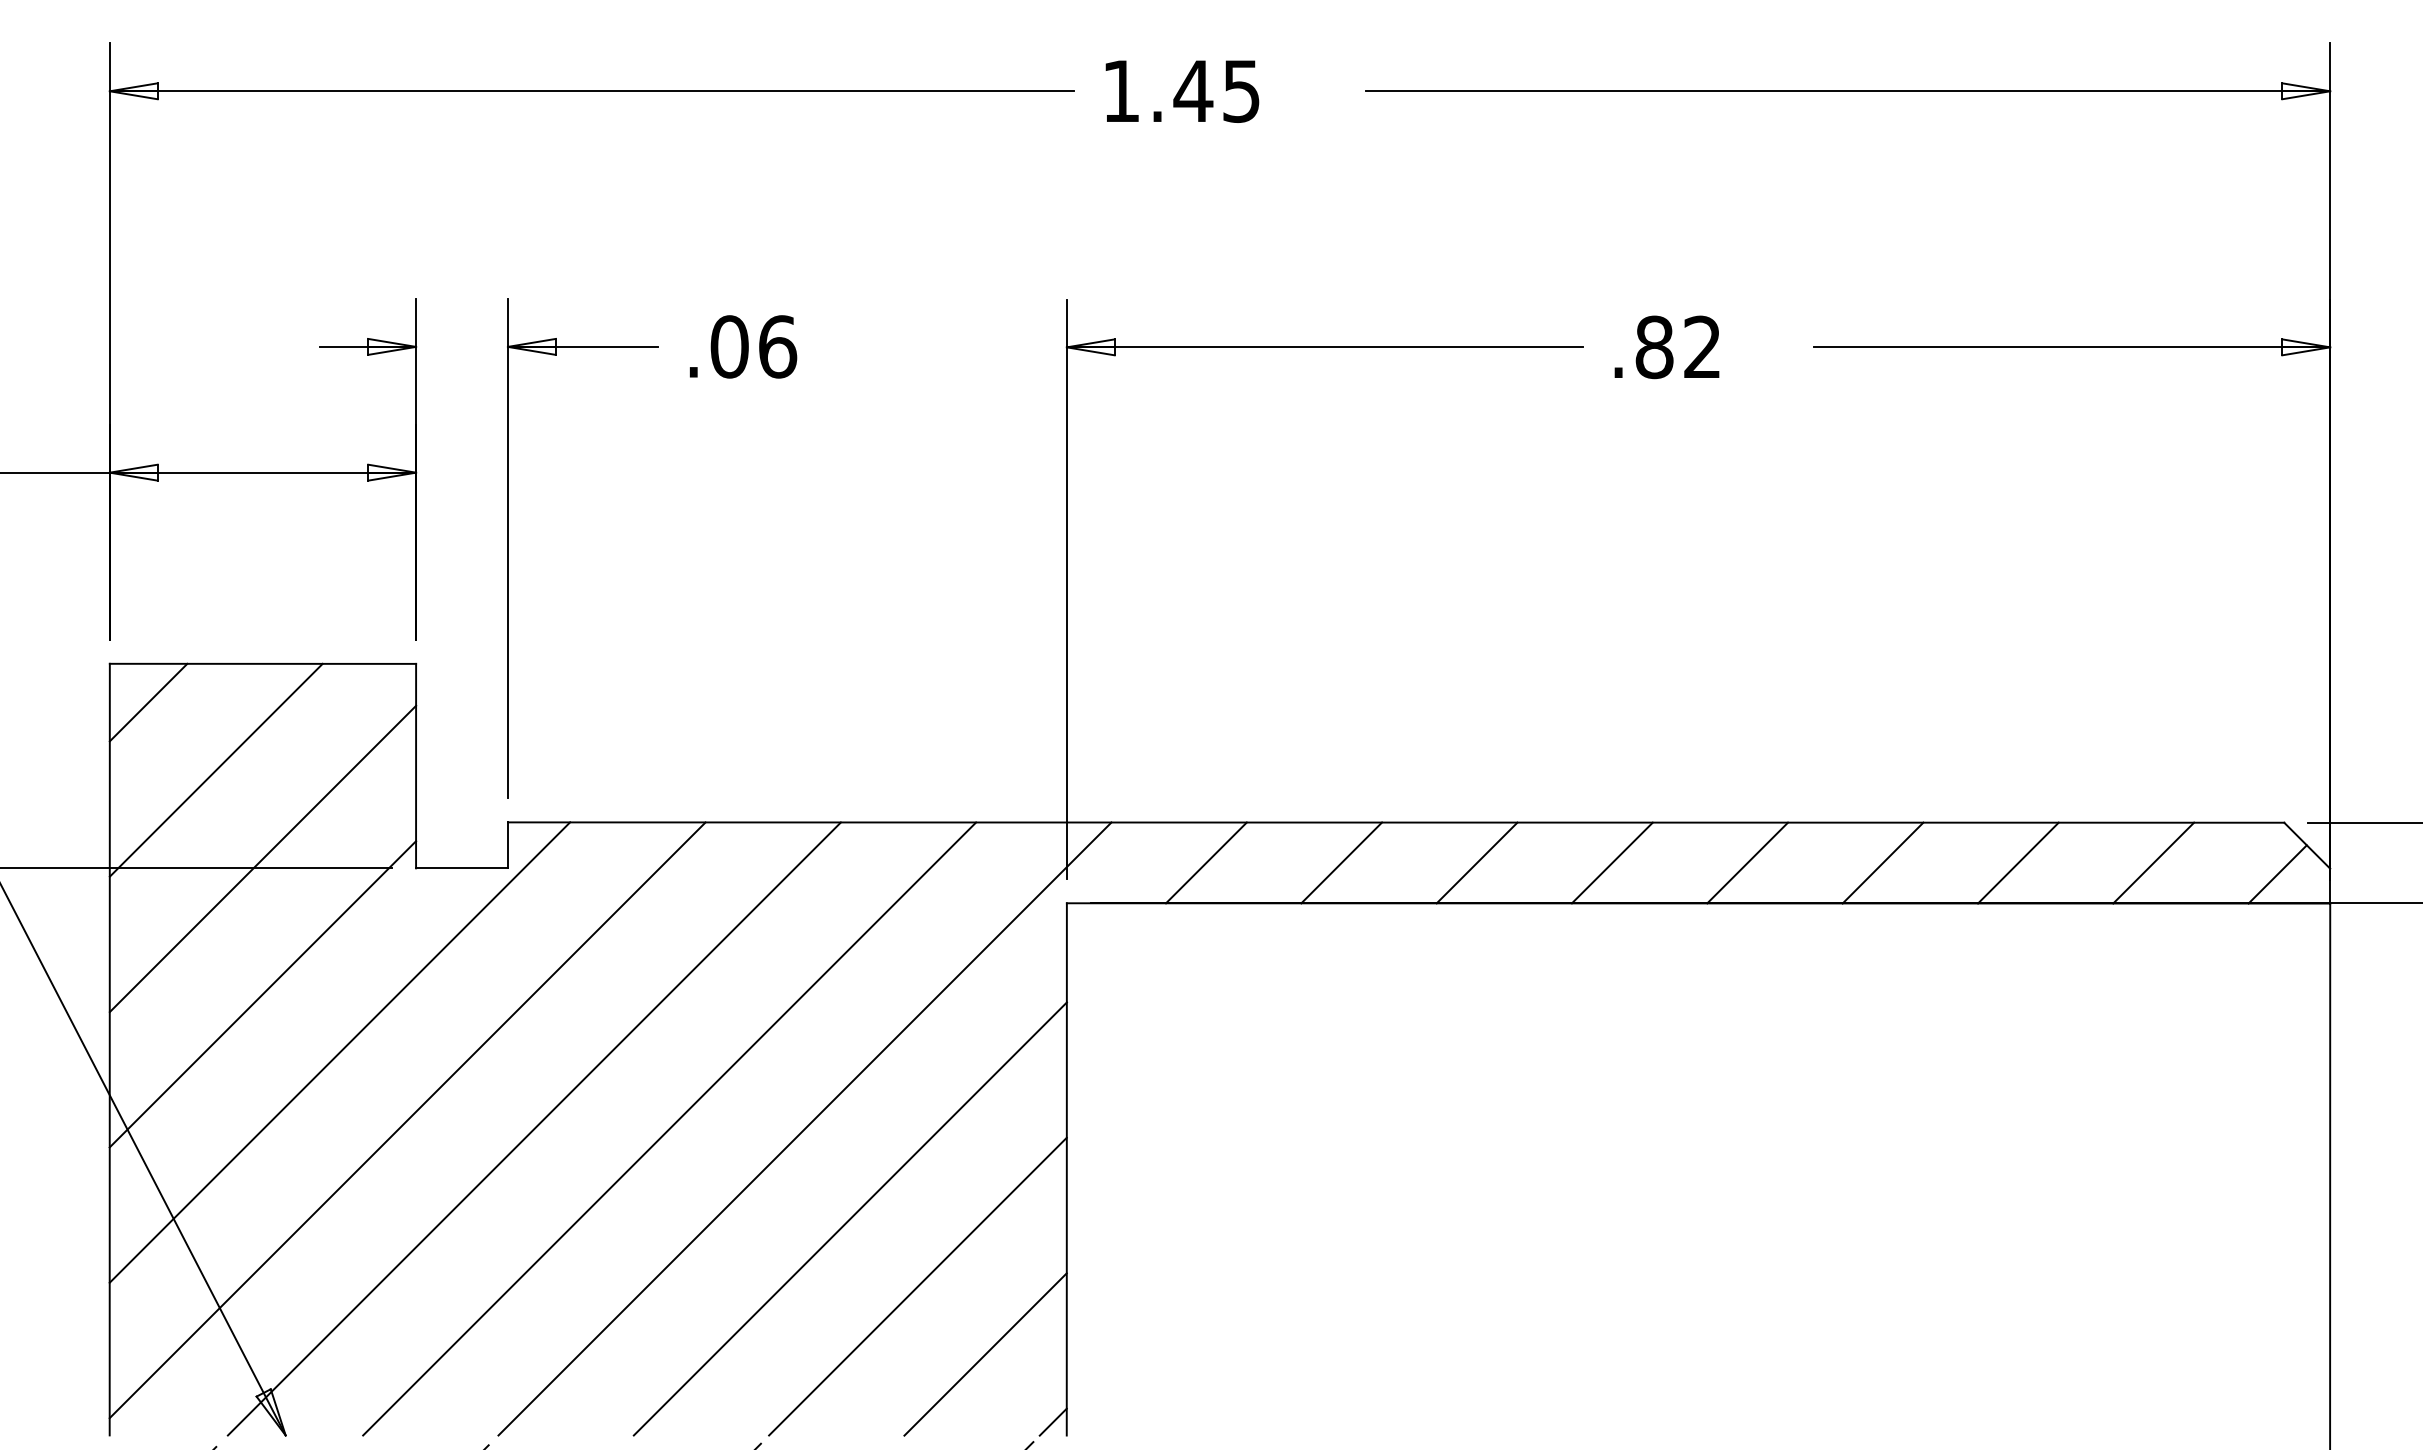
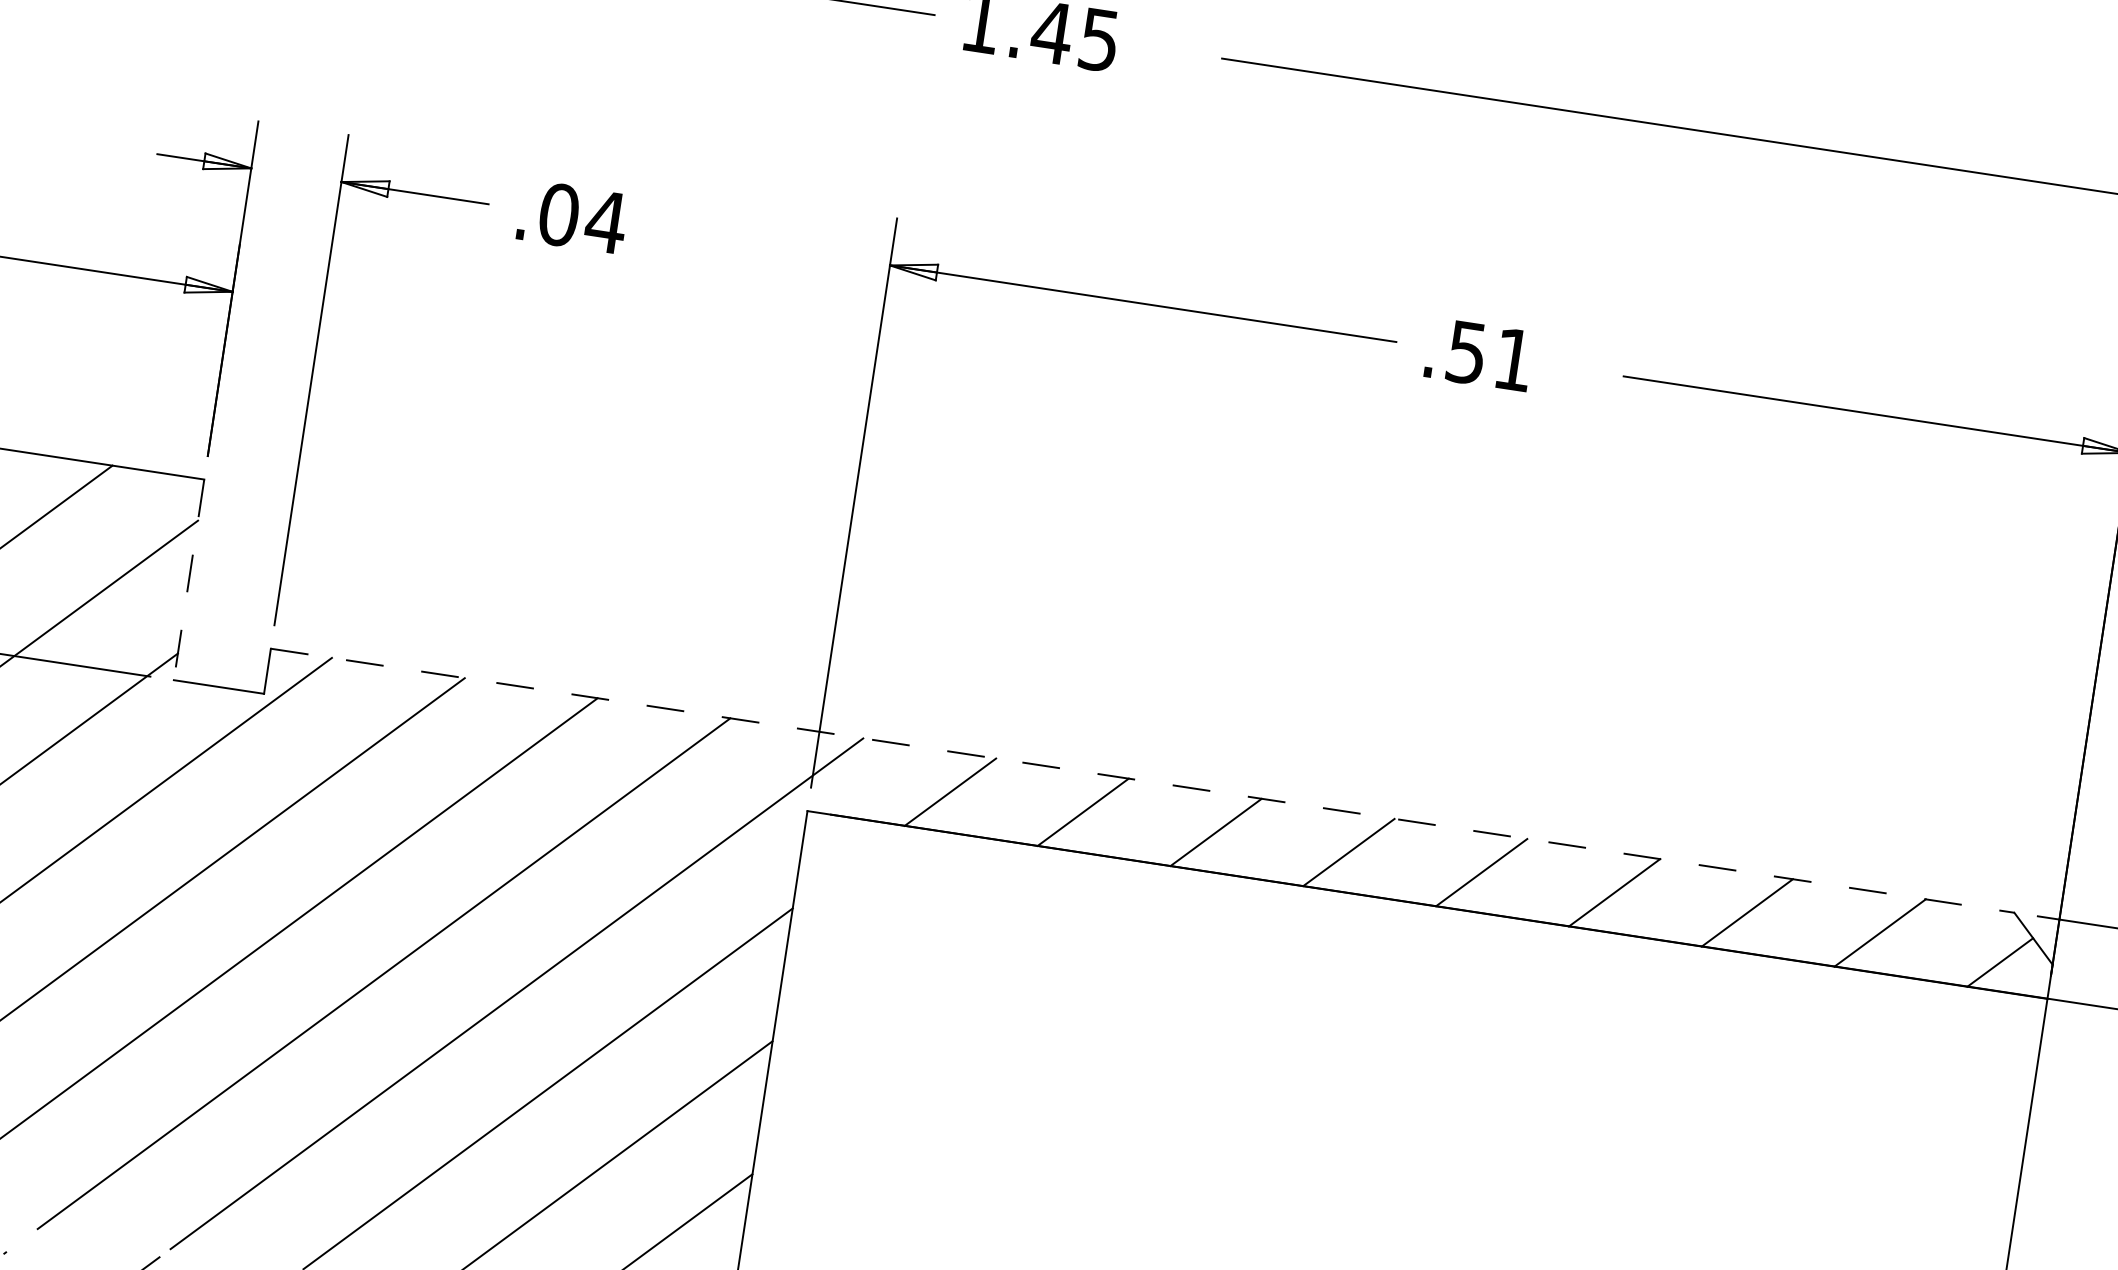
text: (777, 346) -> (606, 221), .06 -> .04
text: (1677, 347) -> (1489, 356), .82 -> .51
line: (416, 766) -> (189, 580), solid -> dashed
line: (1396, 822) -> (1143, 780), solid -> dashed

